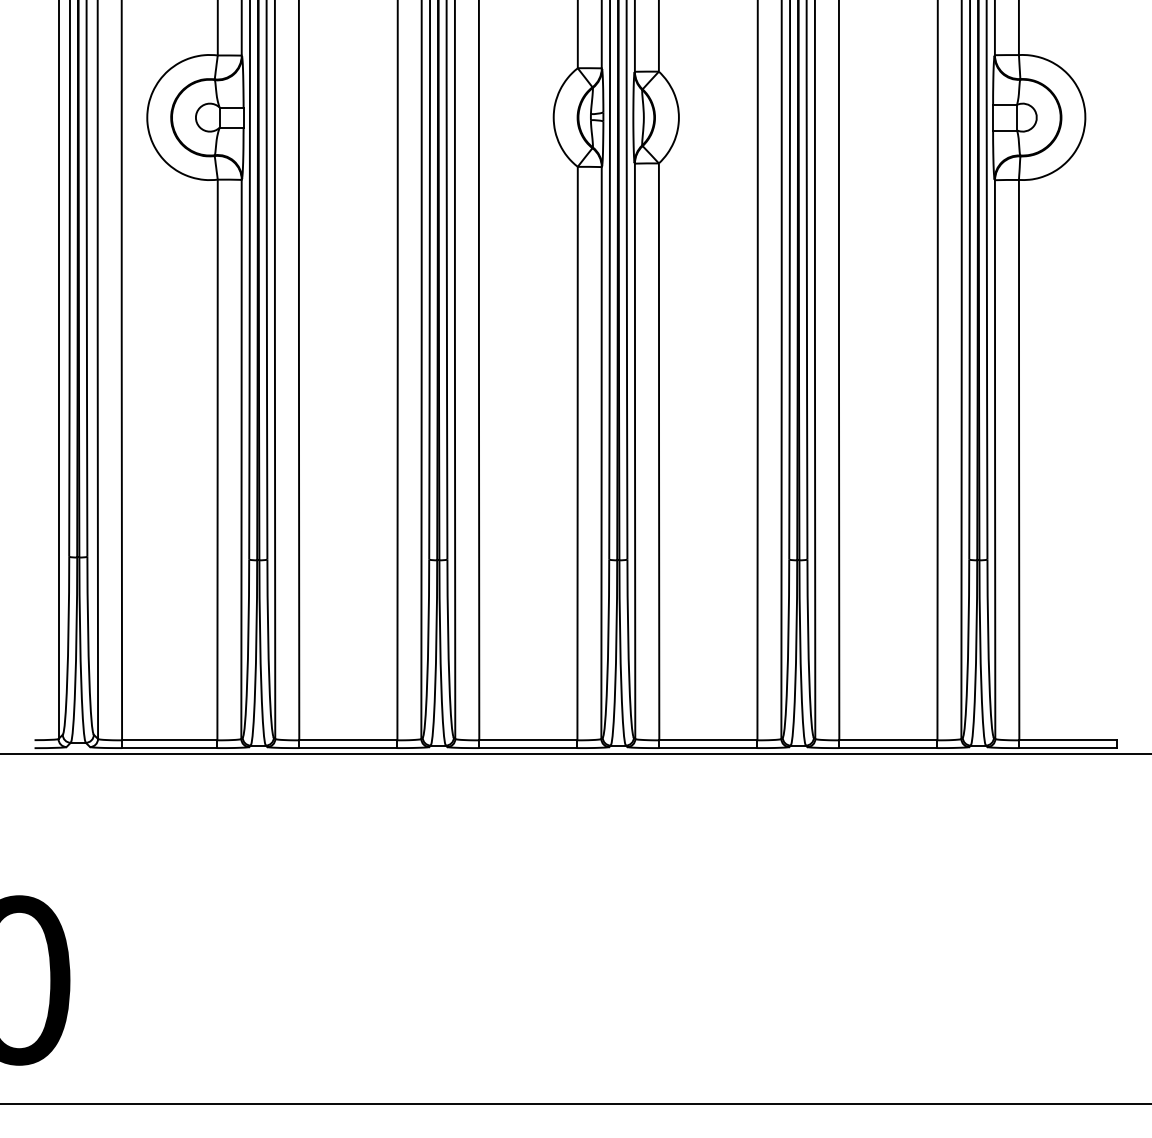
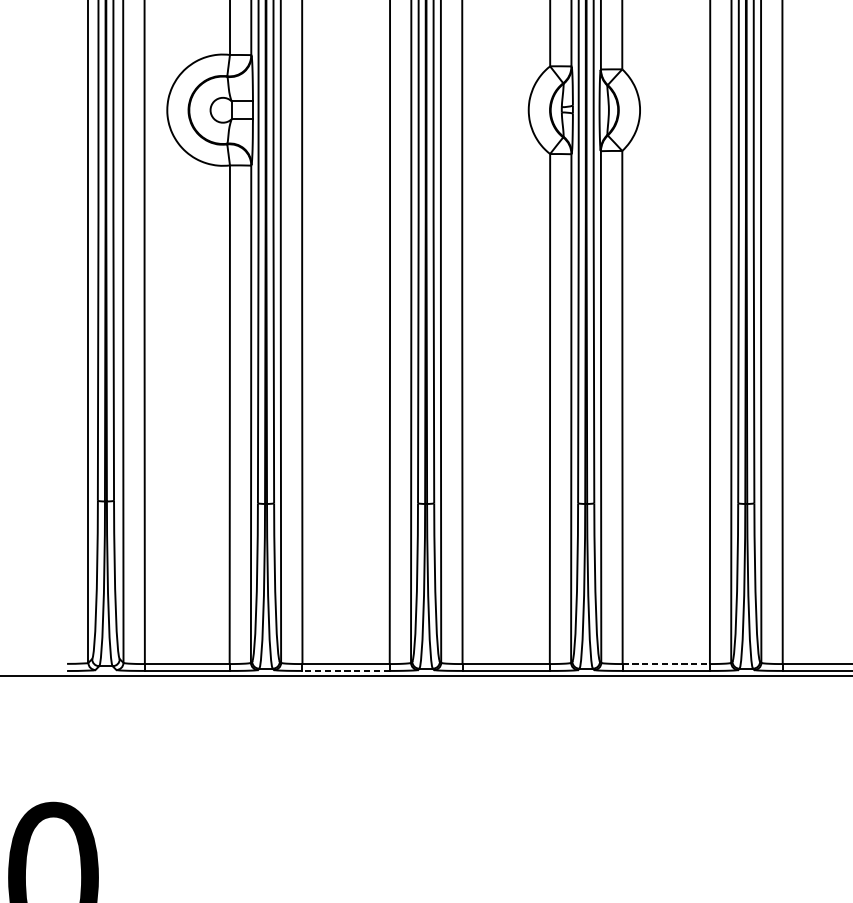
line: (708, 740) -> (666, 664), solid -> dashed
line: (347, 748) -> (345, 671), solid -> dashed

